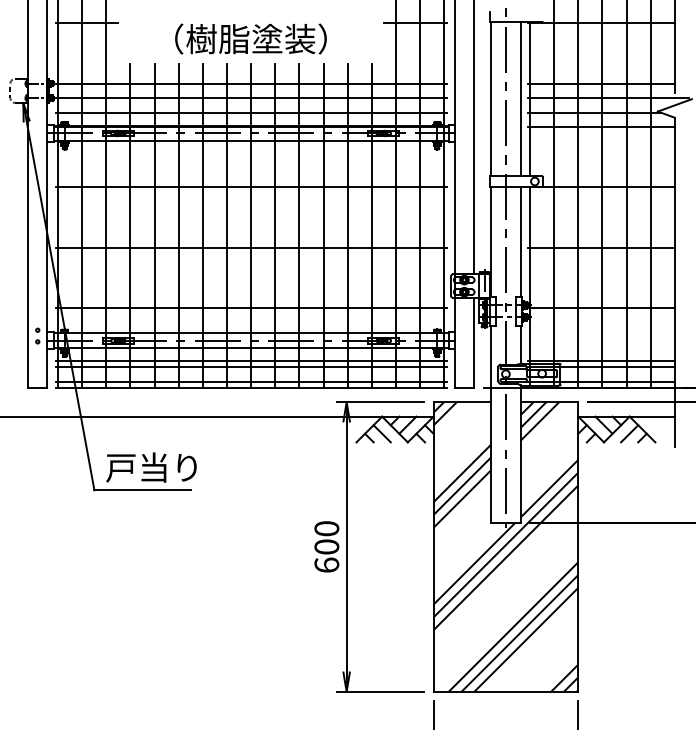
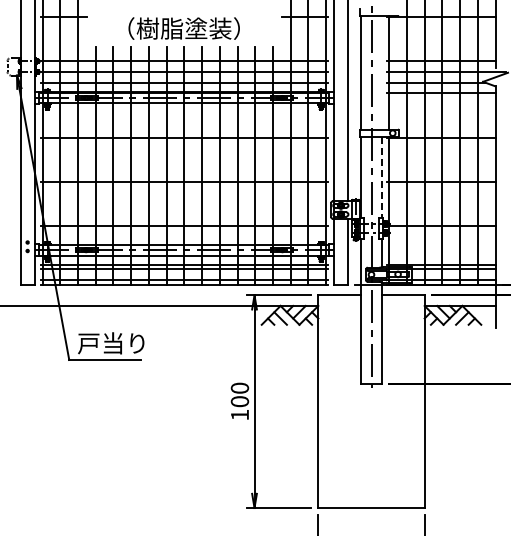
line: (520, 98) -> (382, 72), removed
line: (520, 241) -> (382, 177), solid -> dashed
hatch: (505, 546) -> (371, 401), removed
text: (326, 564) -> (239, 414), 600 -> 100

